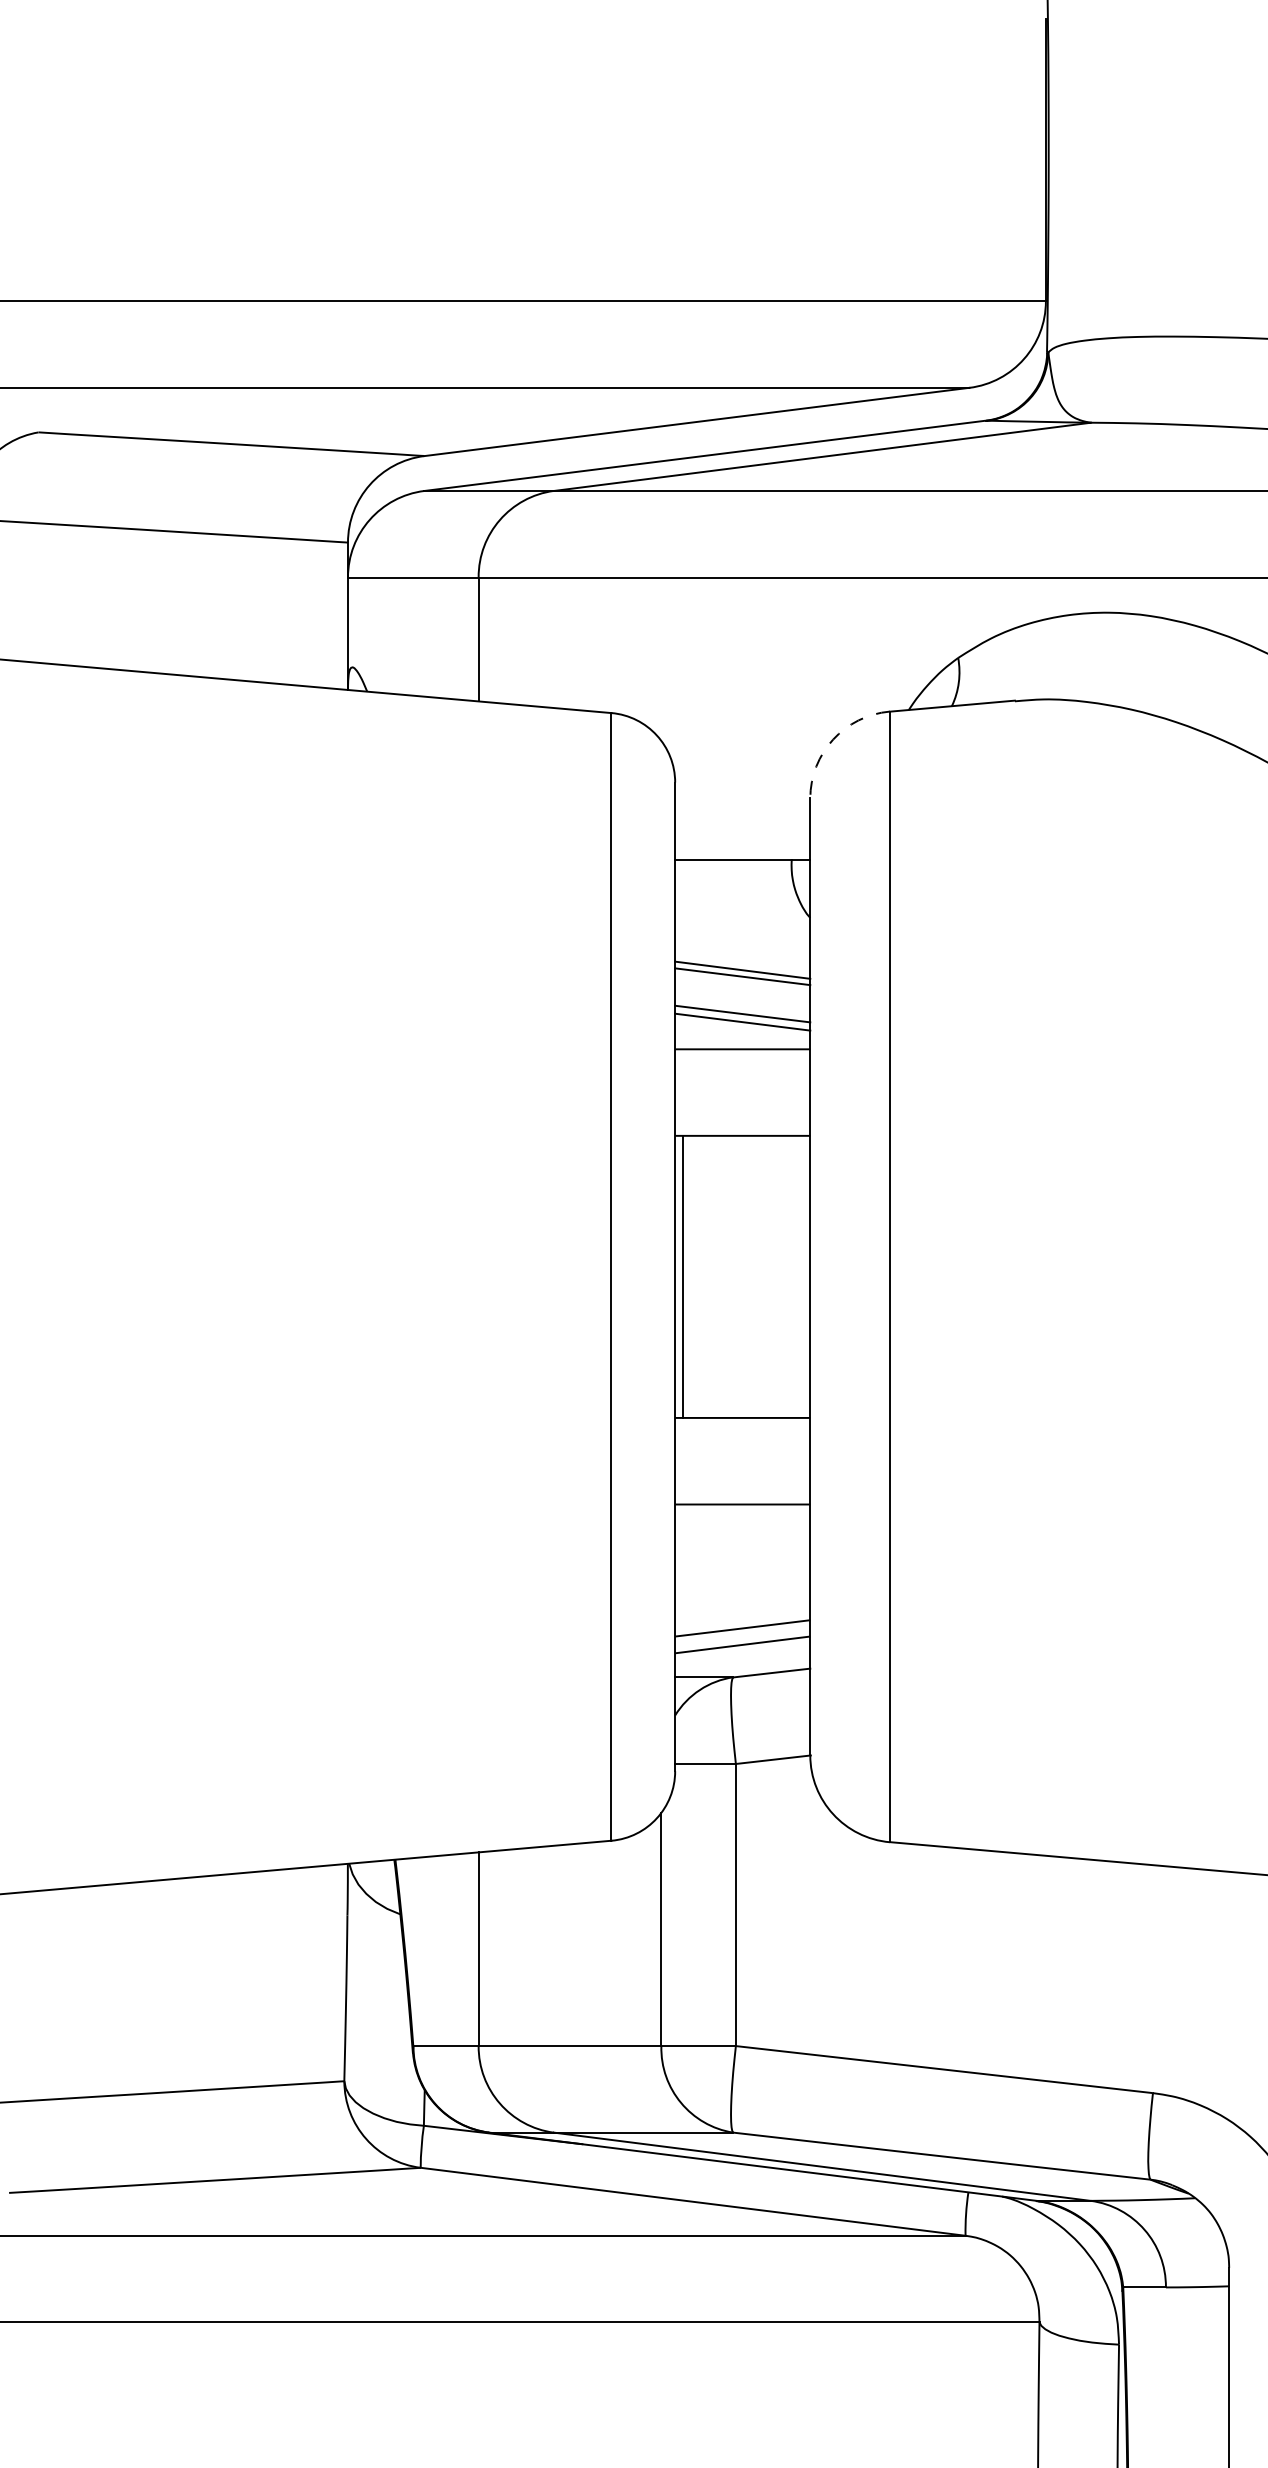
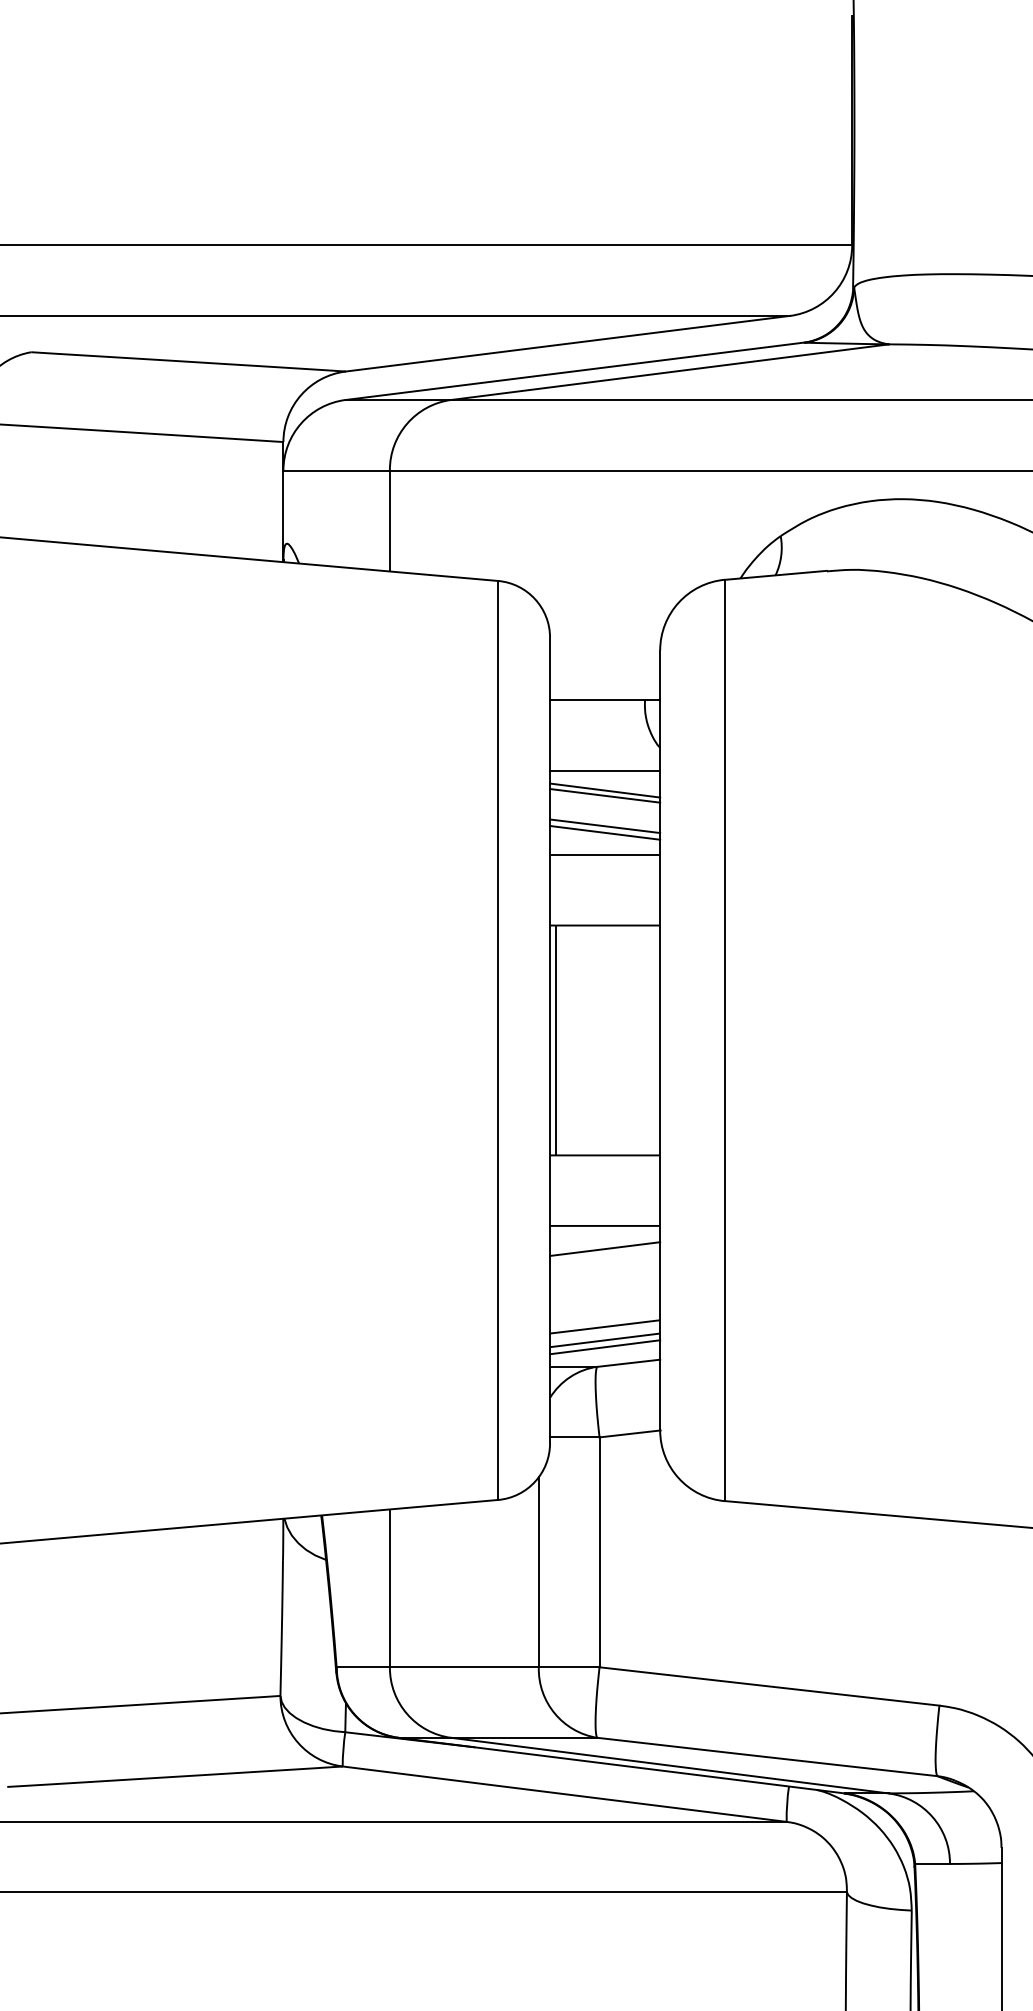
arc: (832, 739) -> (678, 602), dashed -> solid
line: (743, 945) -> (605, 770), added
line: (743, 1532) -> (605, 1248), added
line: (743, 1653) -> (605, 1347), added

